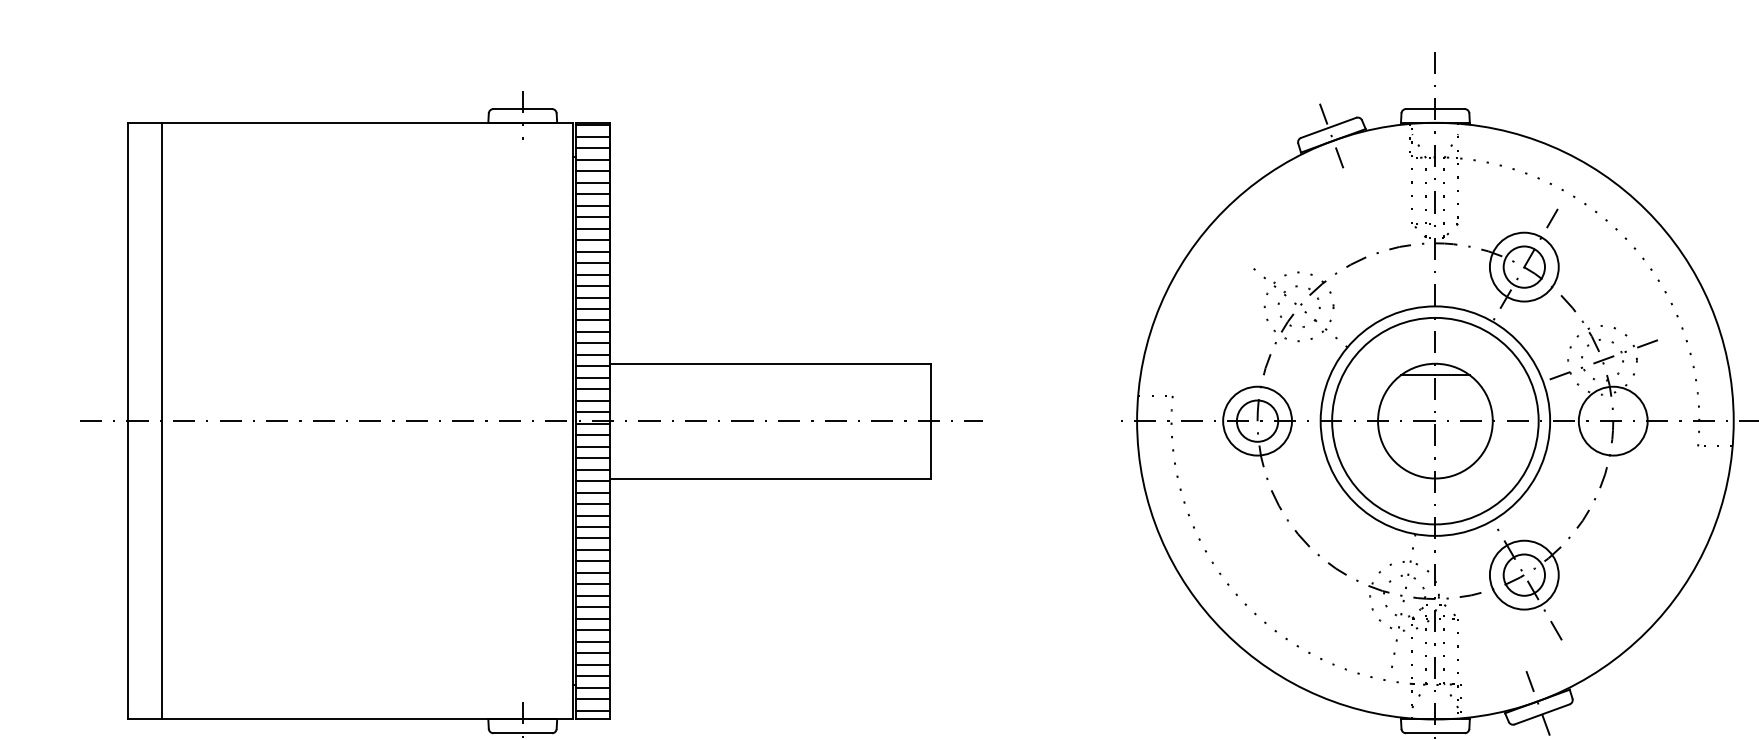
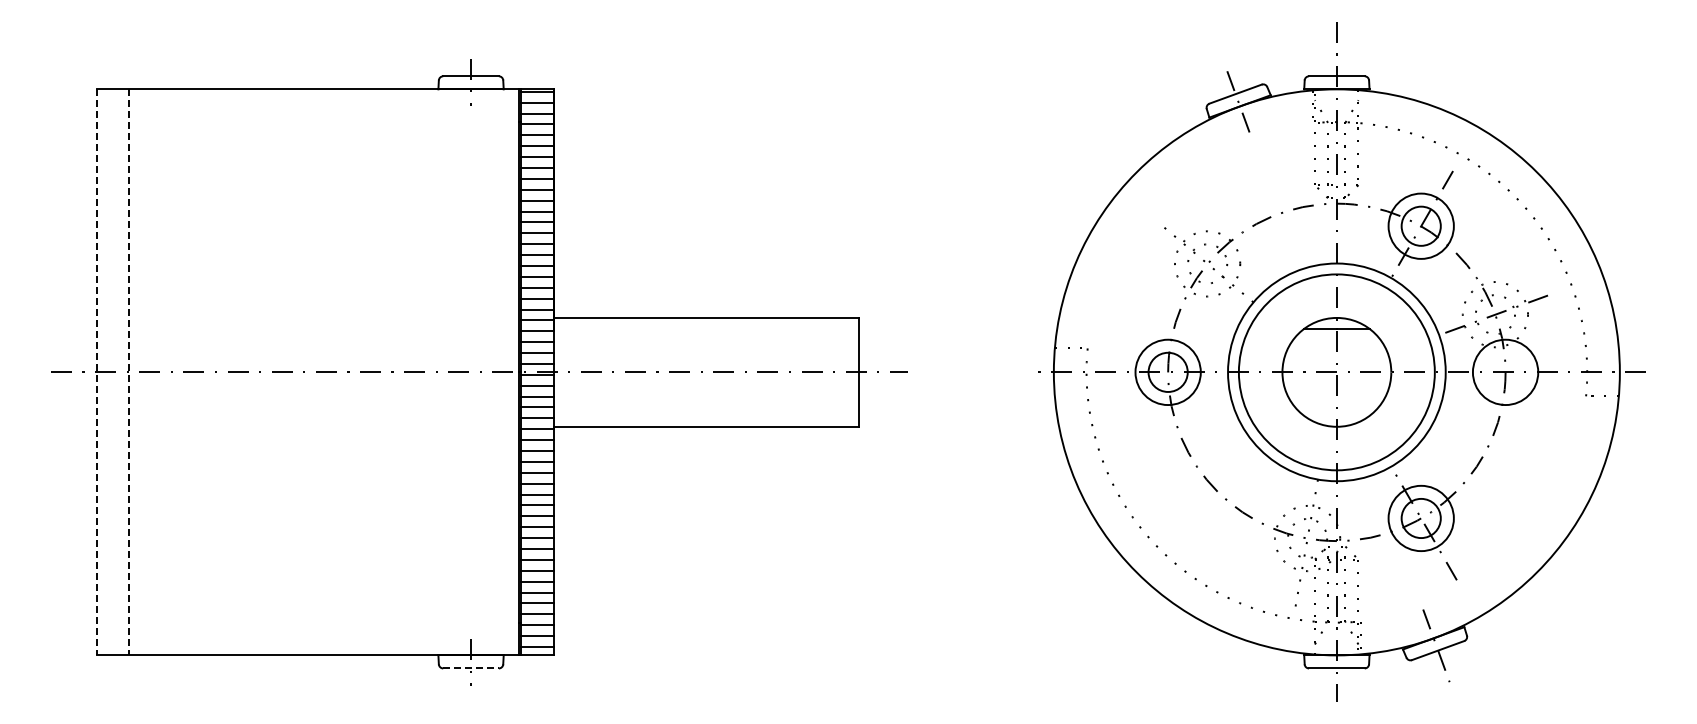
line: (127, 421) -> (96, 372), solid -> dashed
line: (162, 421) -> (129, 372), solid -> dashed
line: (523, 733) -> (471, 668), solid -> dashed

